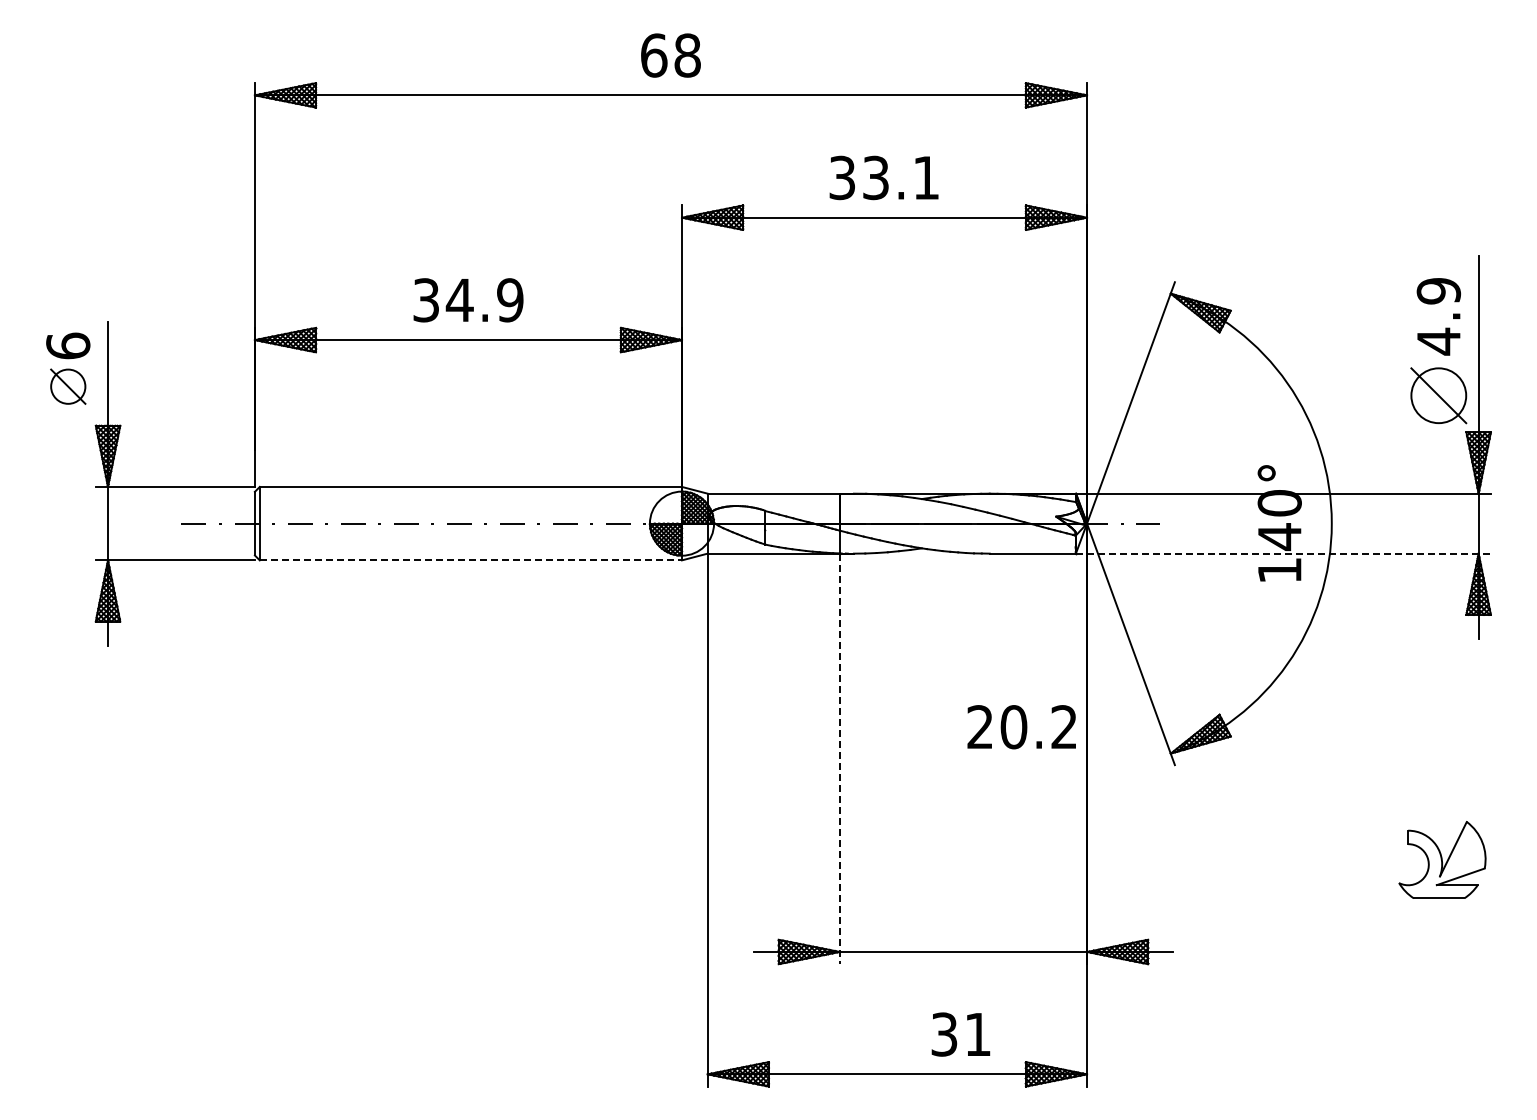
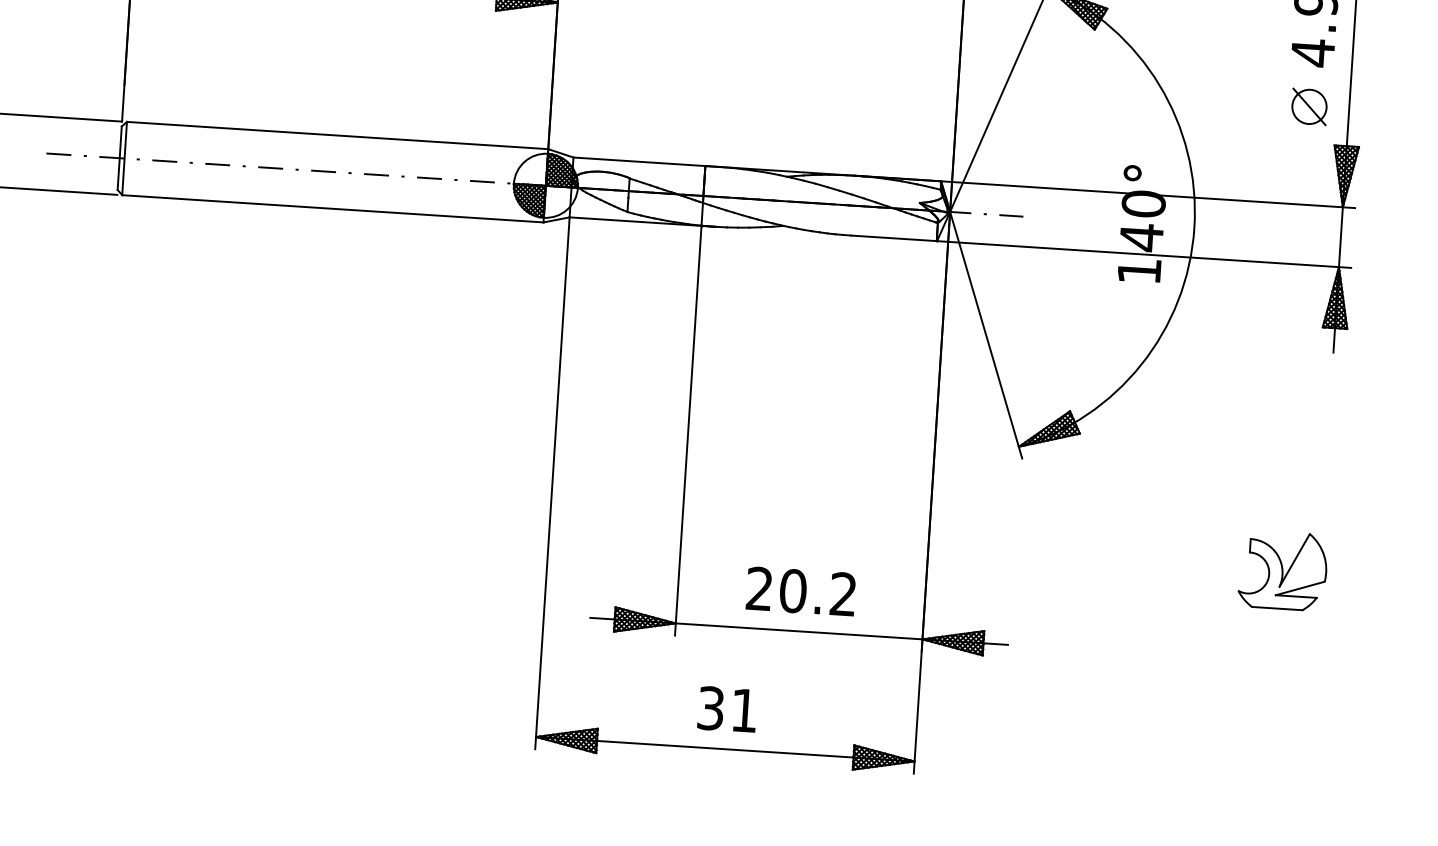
part: (1438, 395) -> (1309, 106), size x0.62
line: (1284, 553) -> (1145, 254), dashed -> solid
line: (471, 560) -> (333, 208), dashed -> solid
text: (1021, 727) -> (800, 591), moved
line: (839, 759) -> (687, 431), dashed -> solid
text: (960, 1034) -> (727, 709), moved

